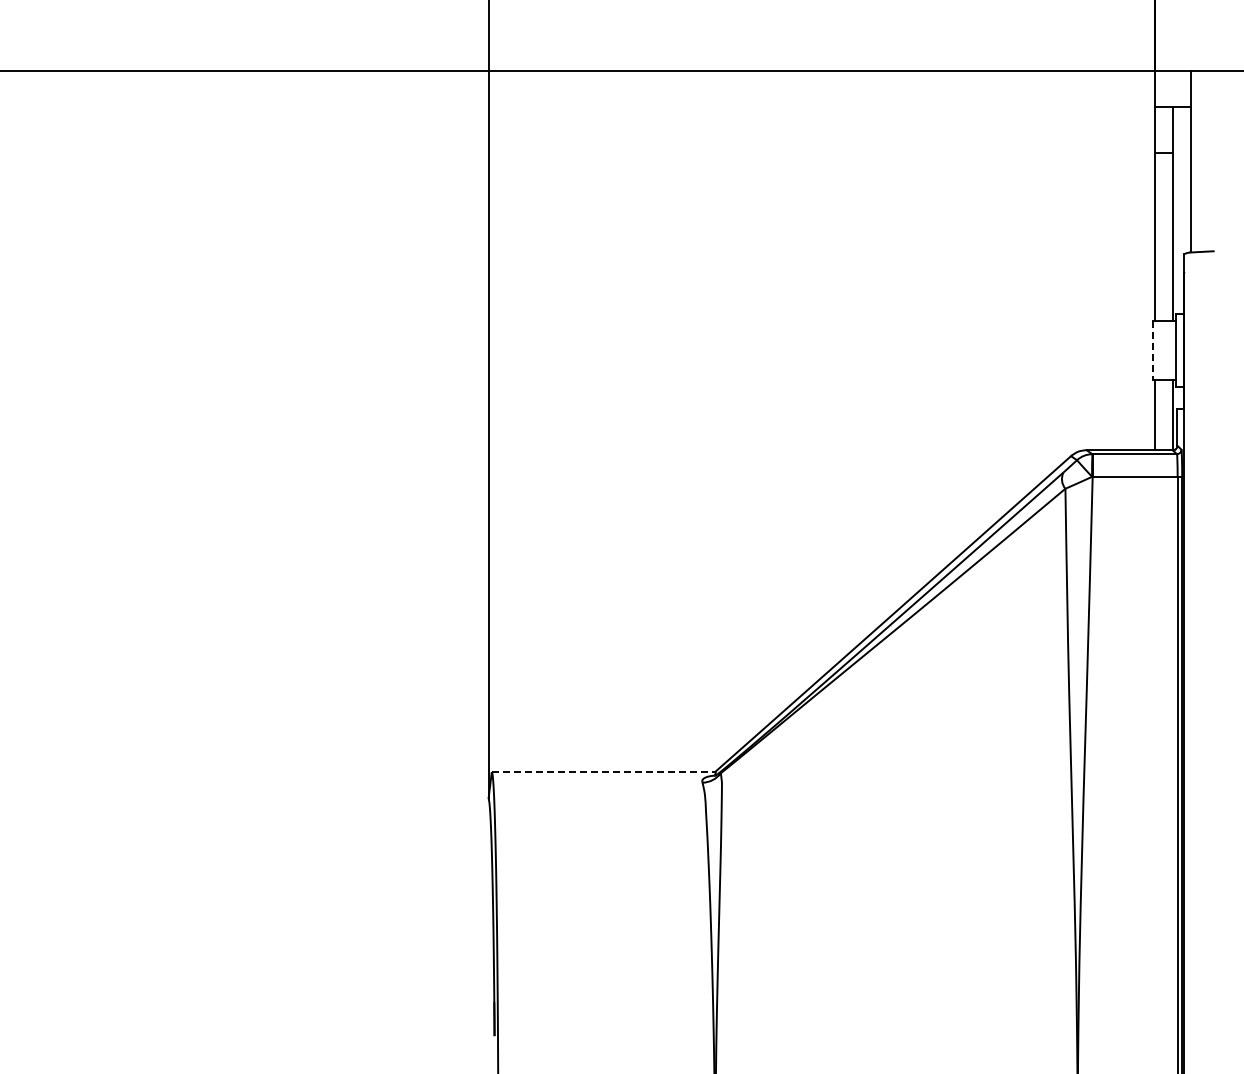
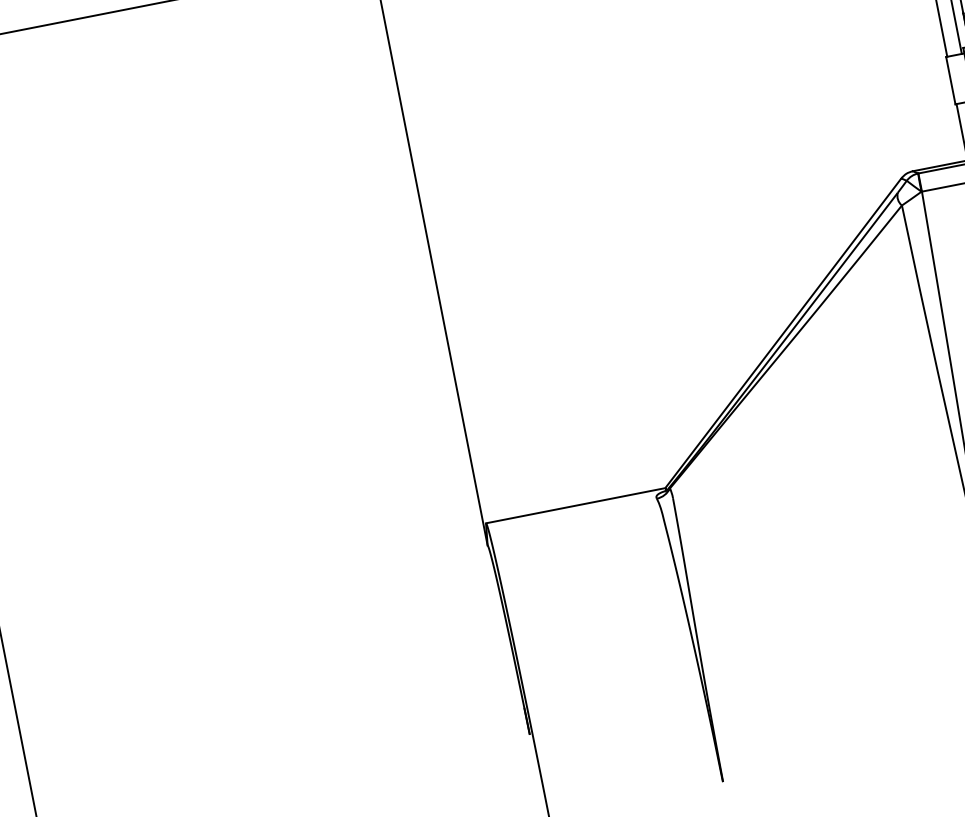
line: (1153, 351) -> (951, 81), dashed -> solid
line: (603, 772) -> (575, 506), dashed -> solid

